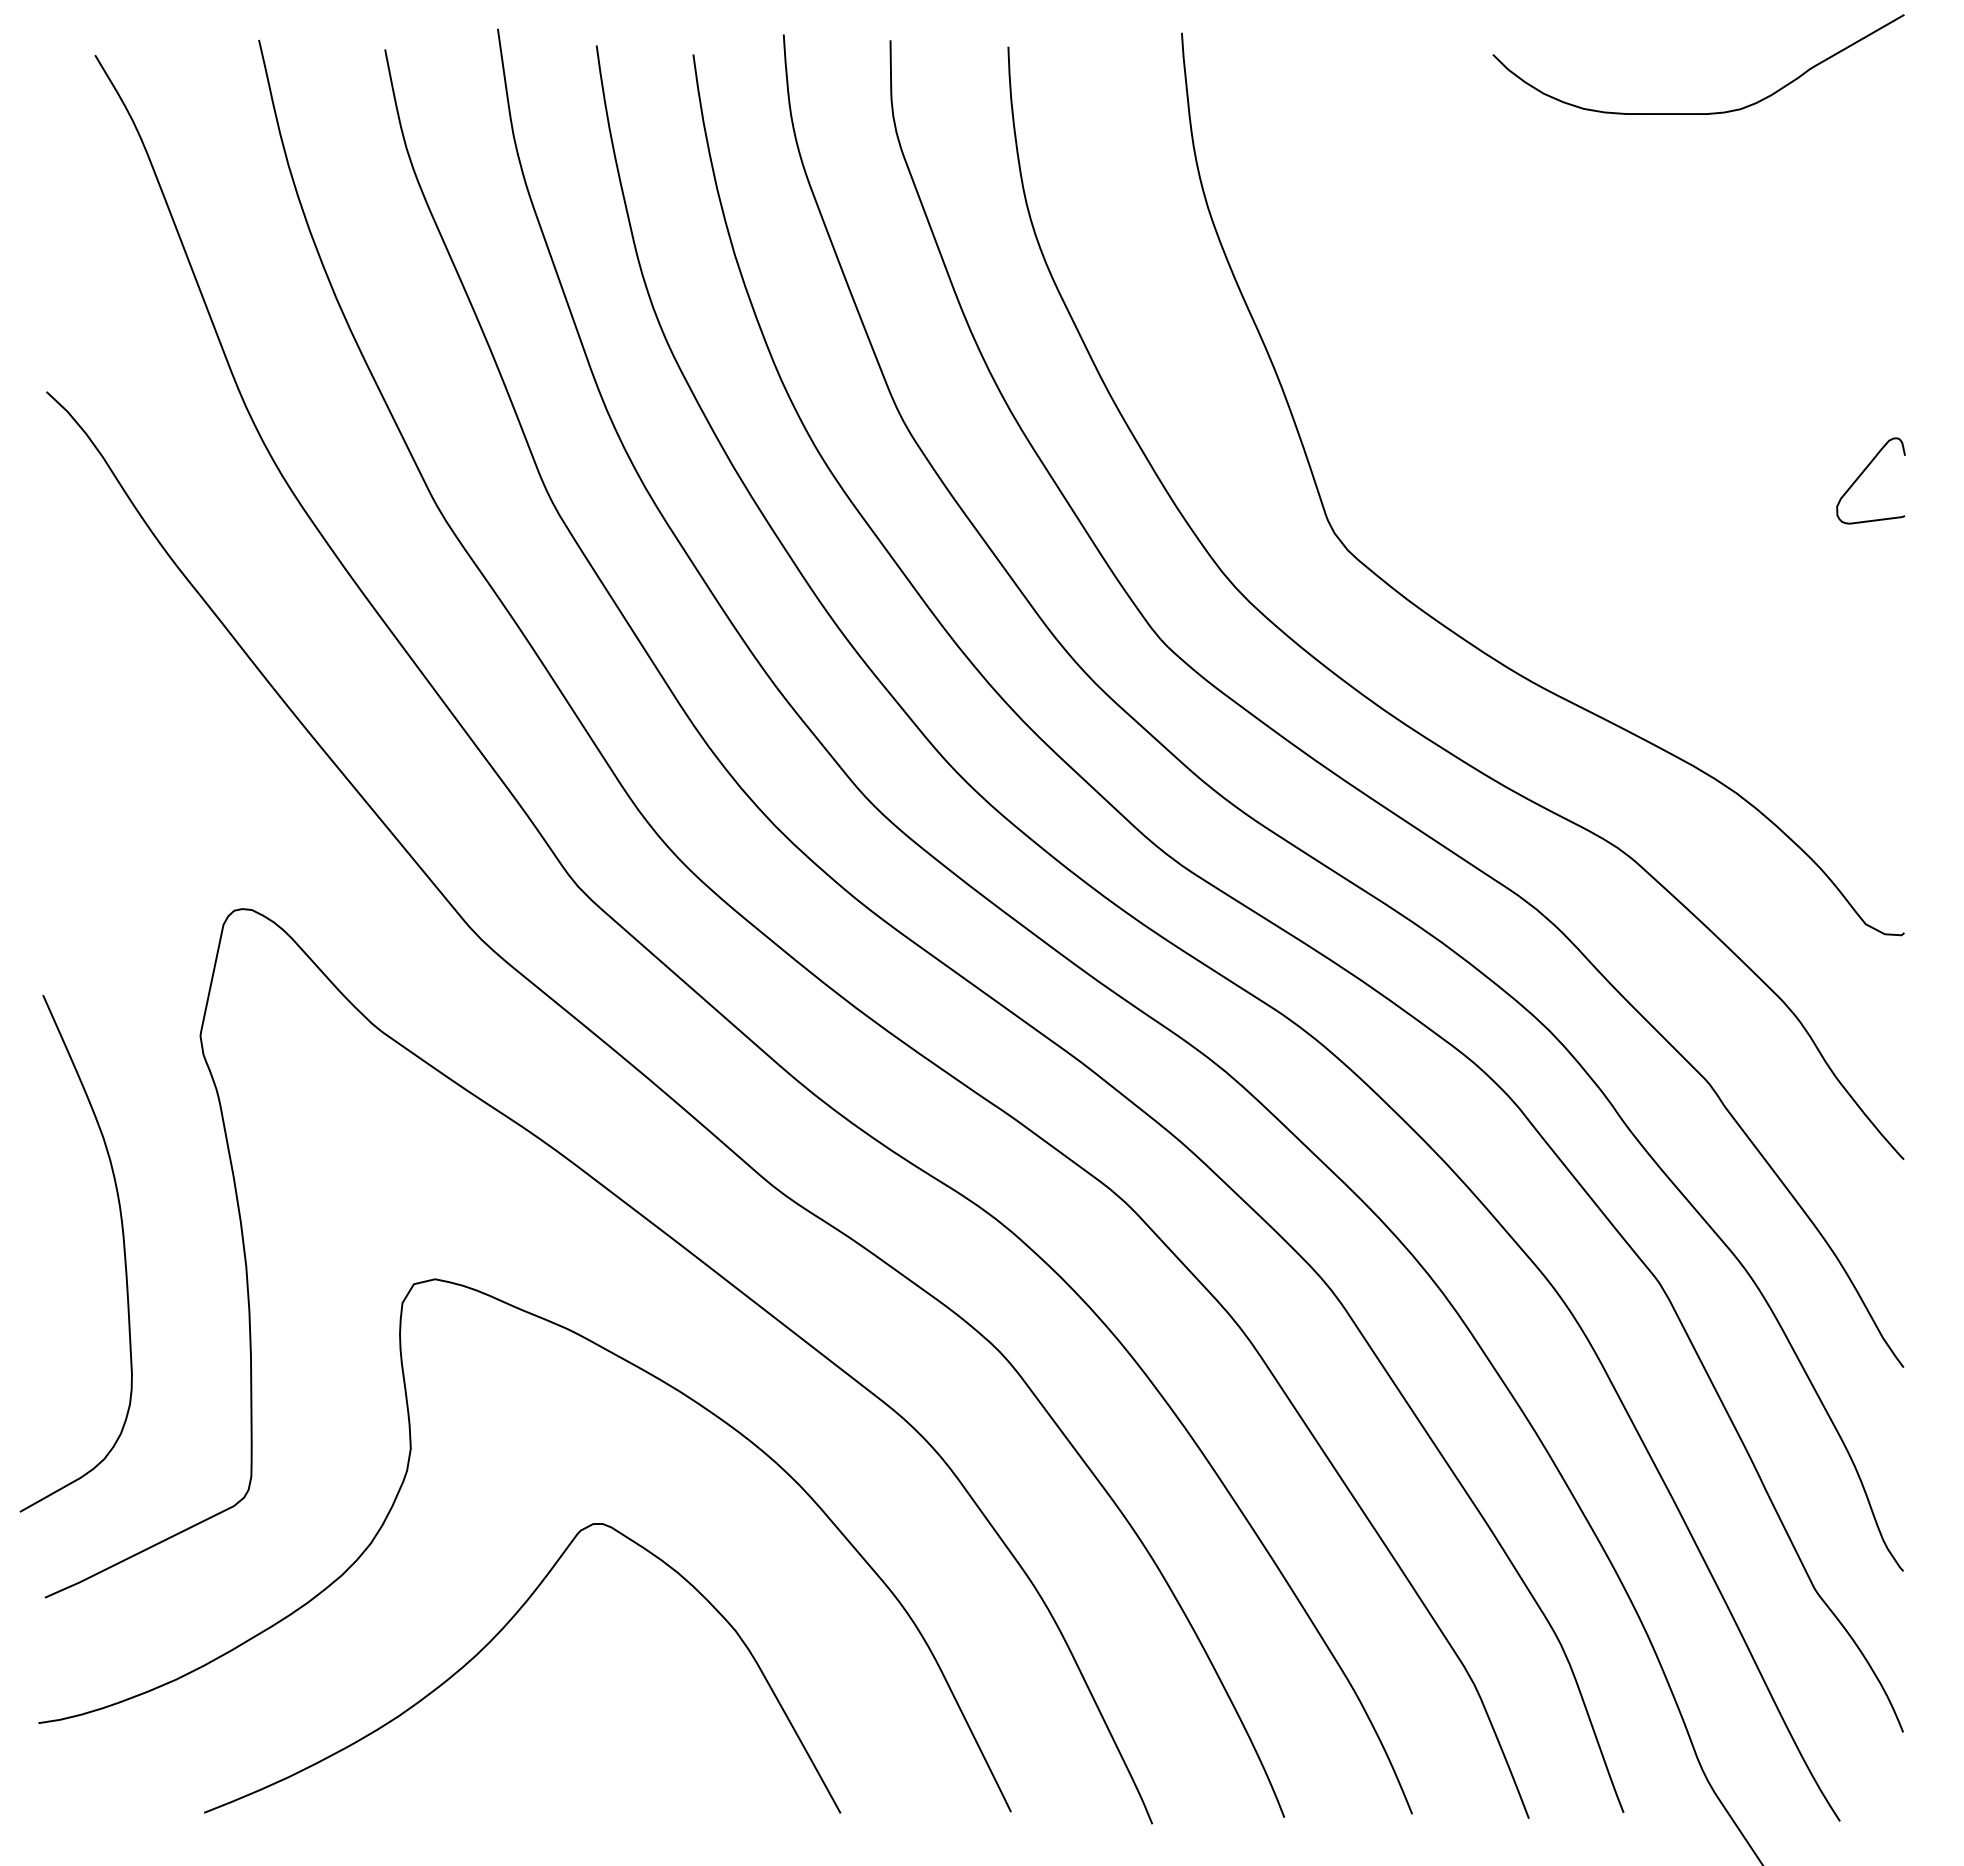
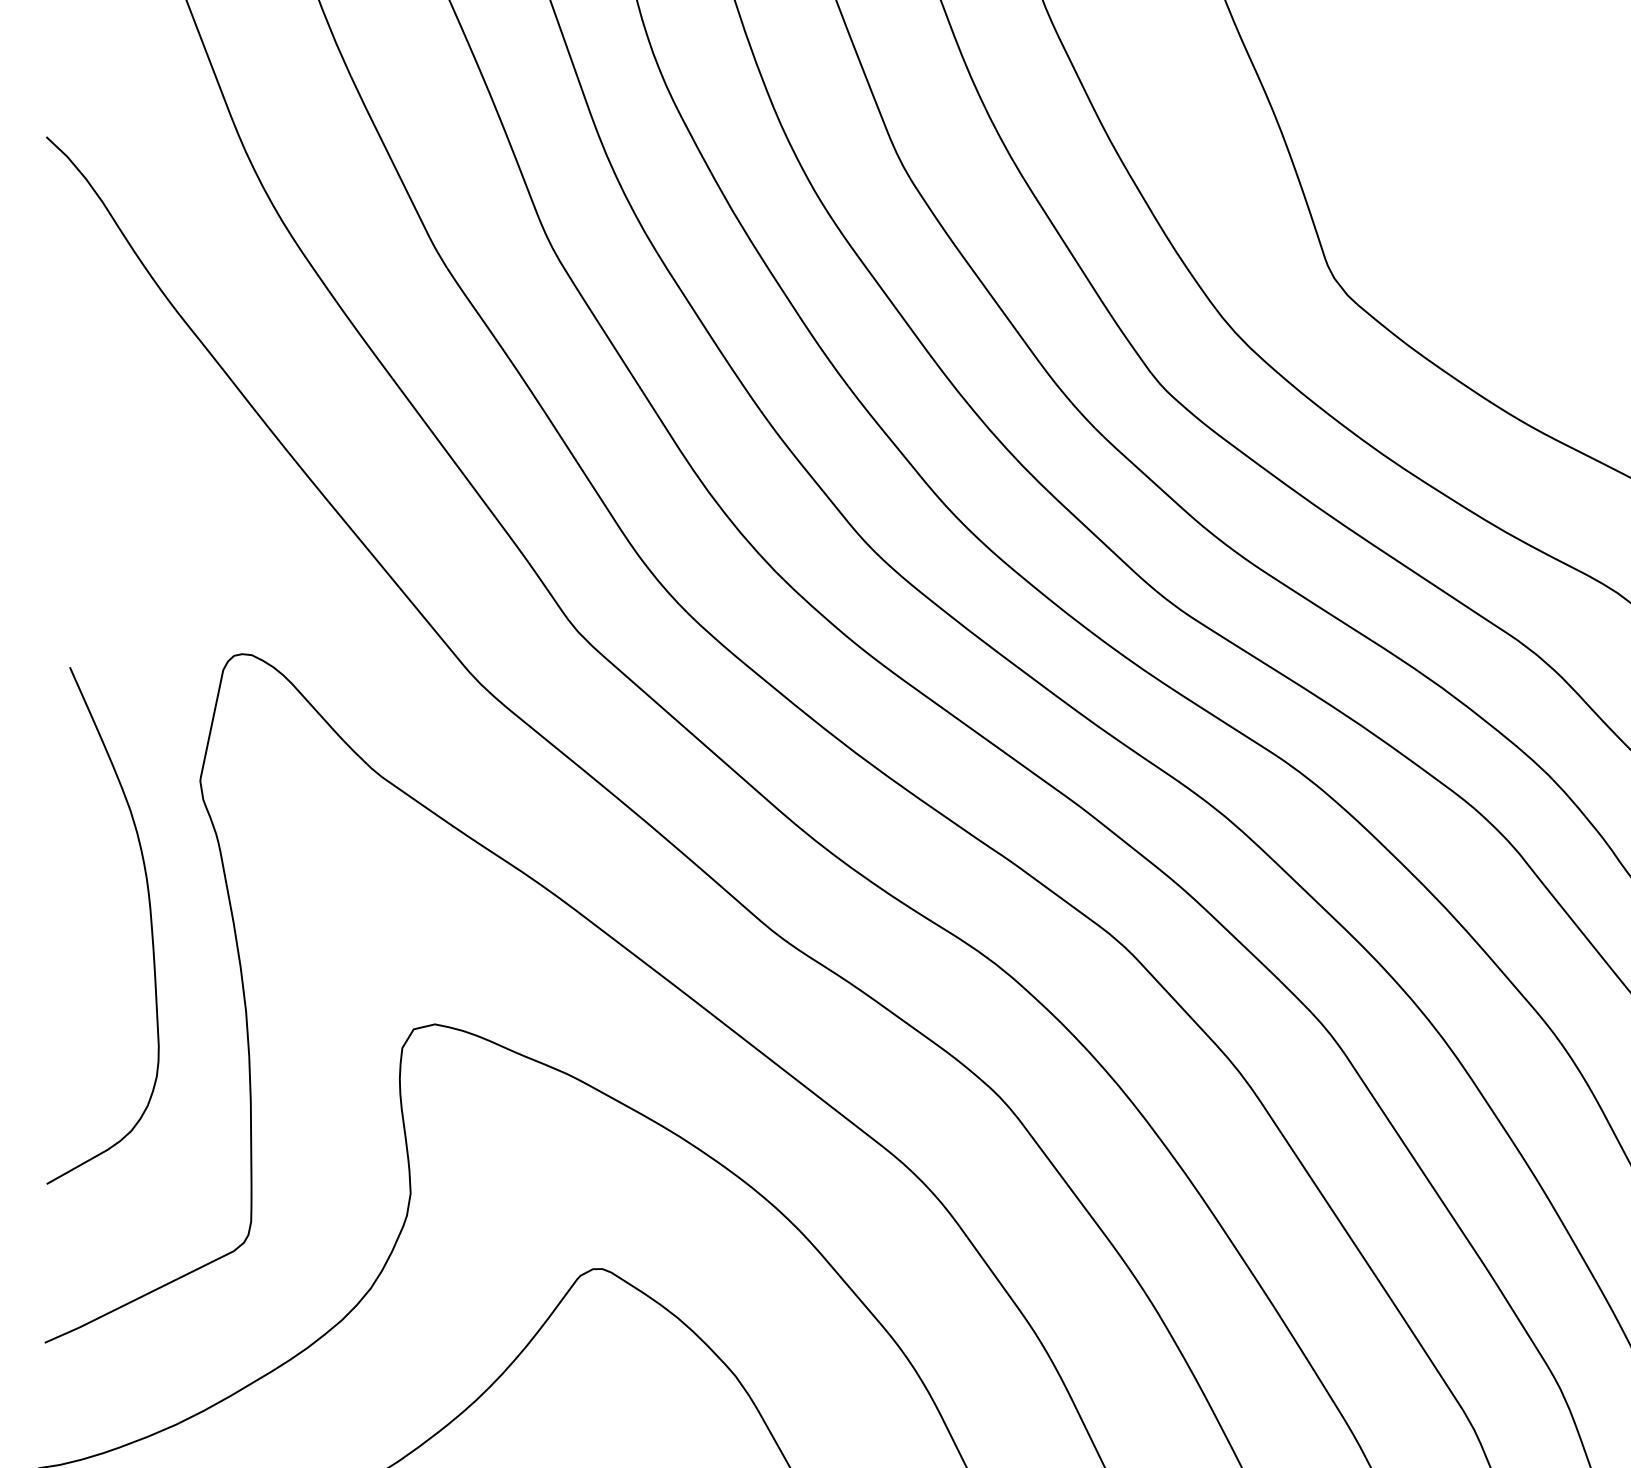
curve: (123, 1252) -> (150, 924), moved

